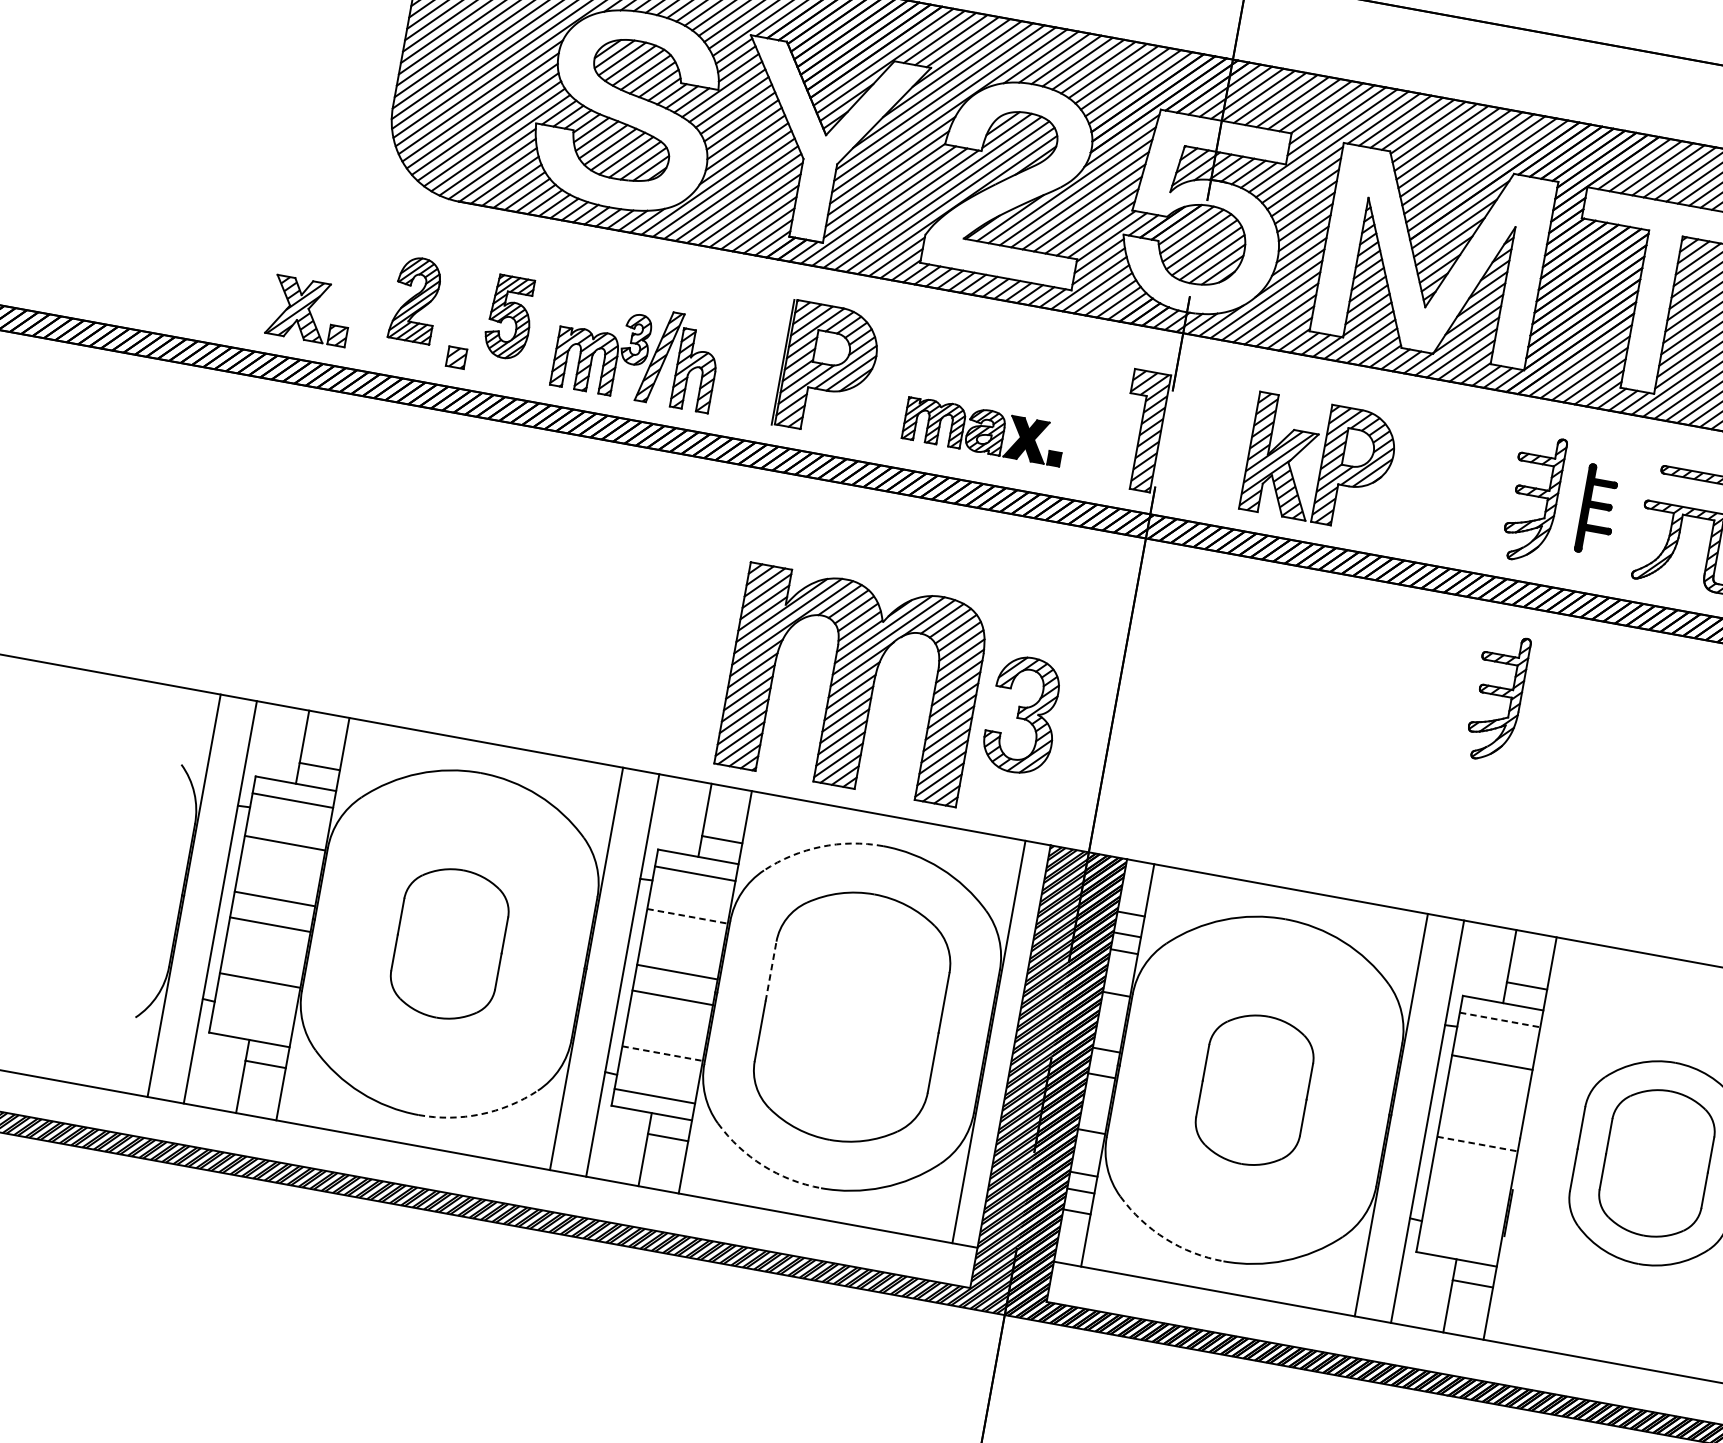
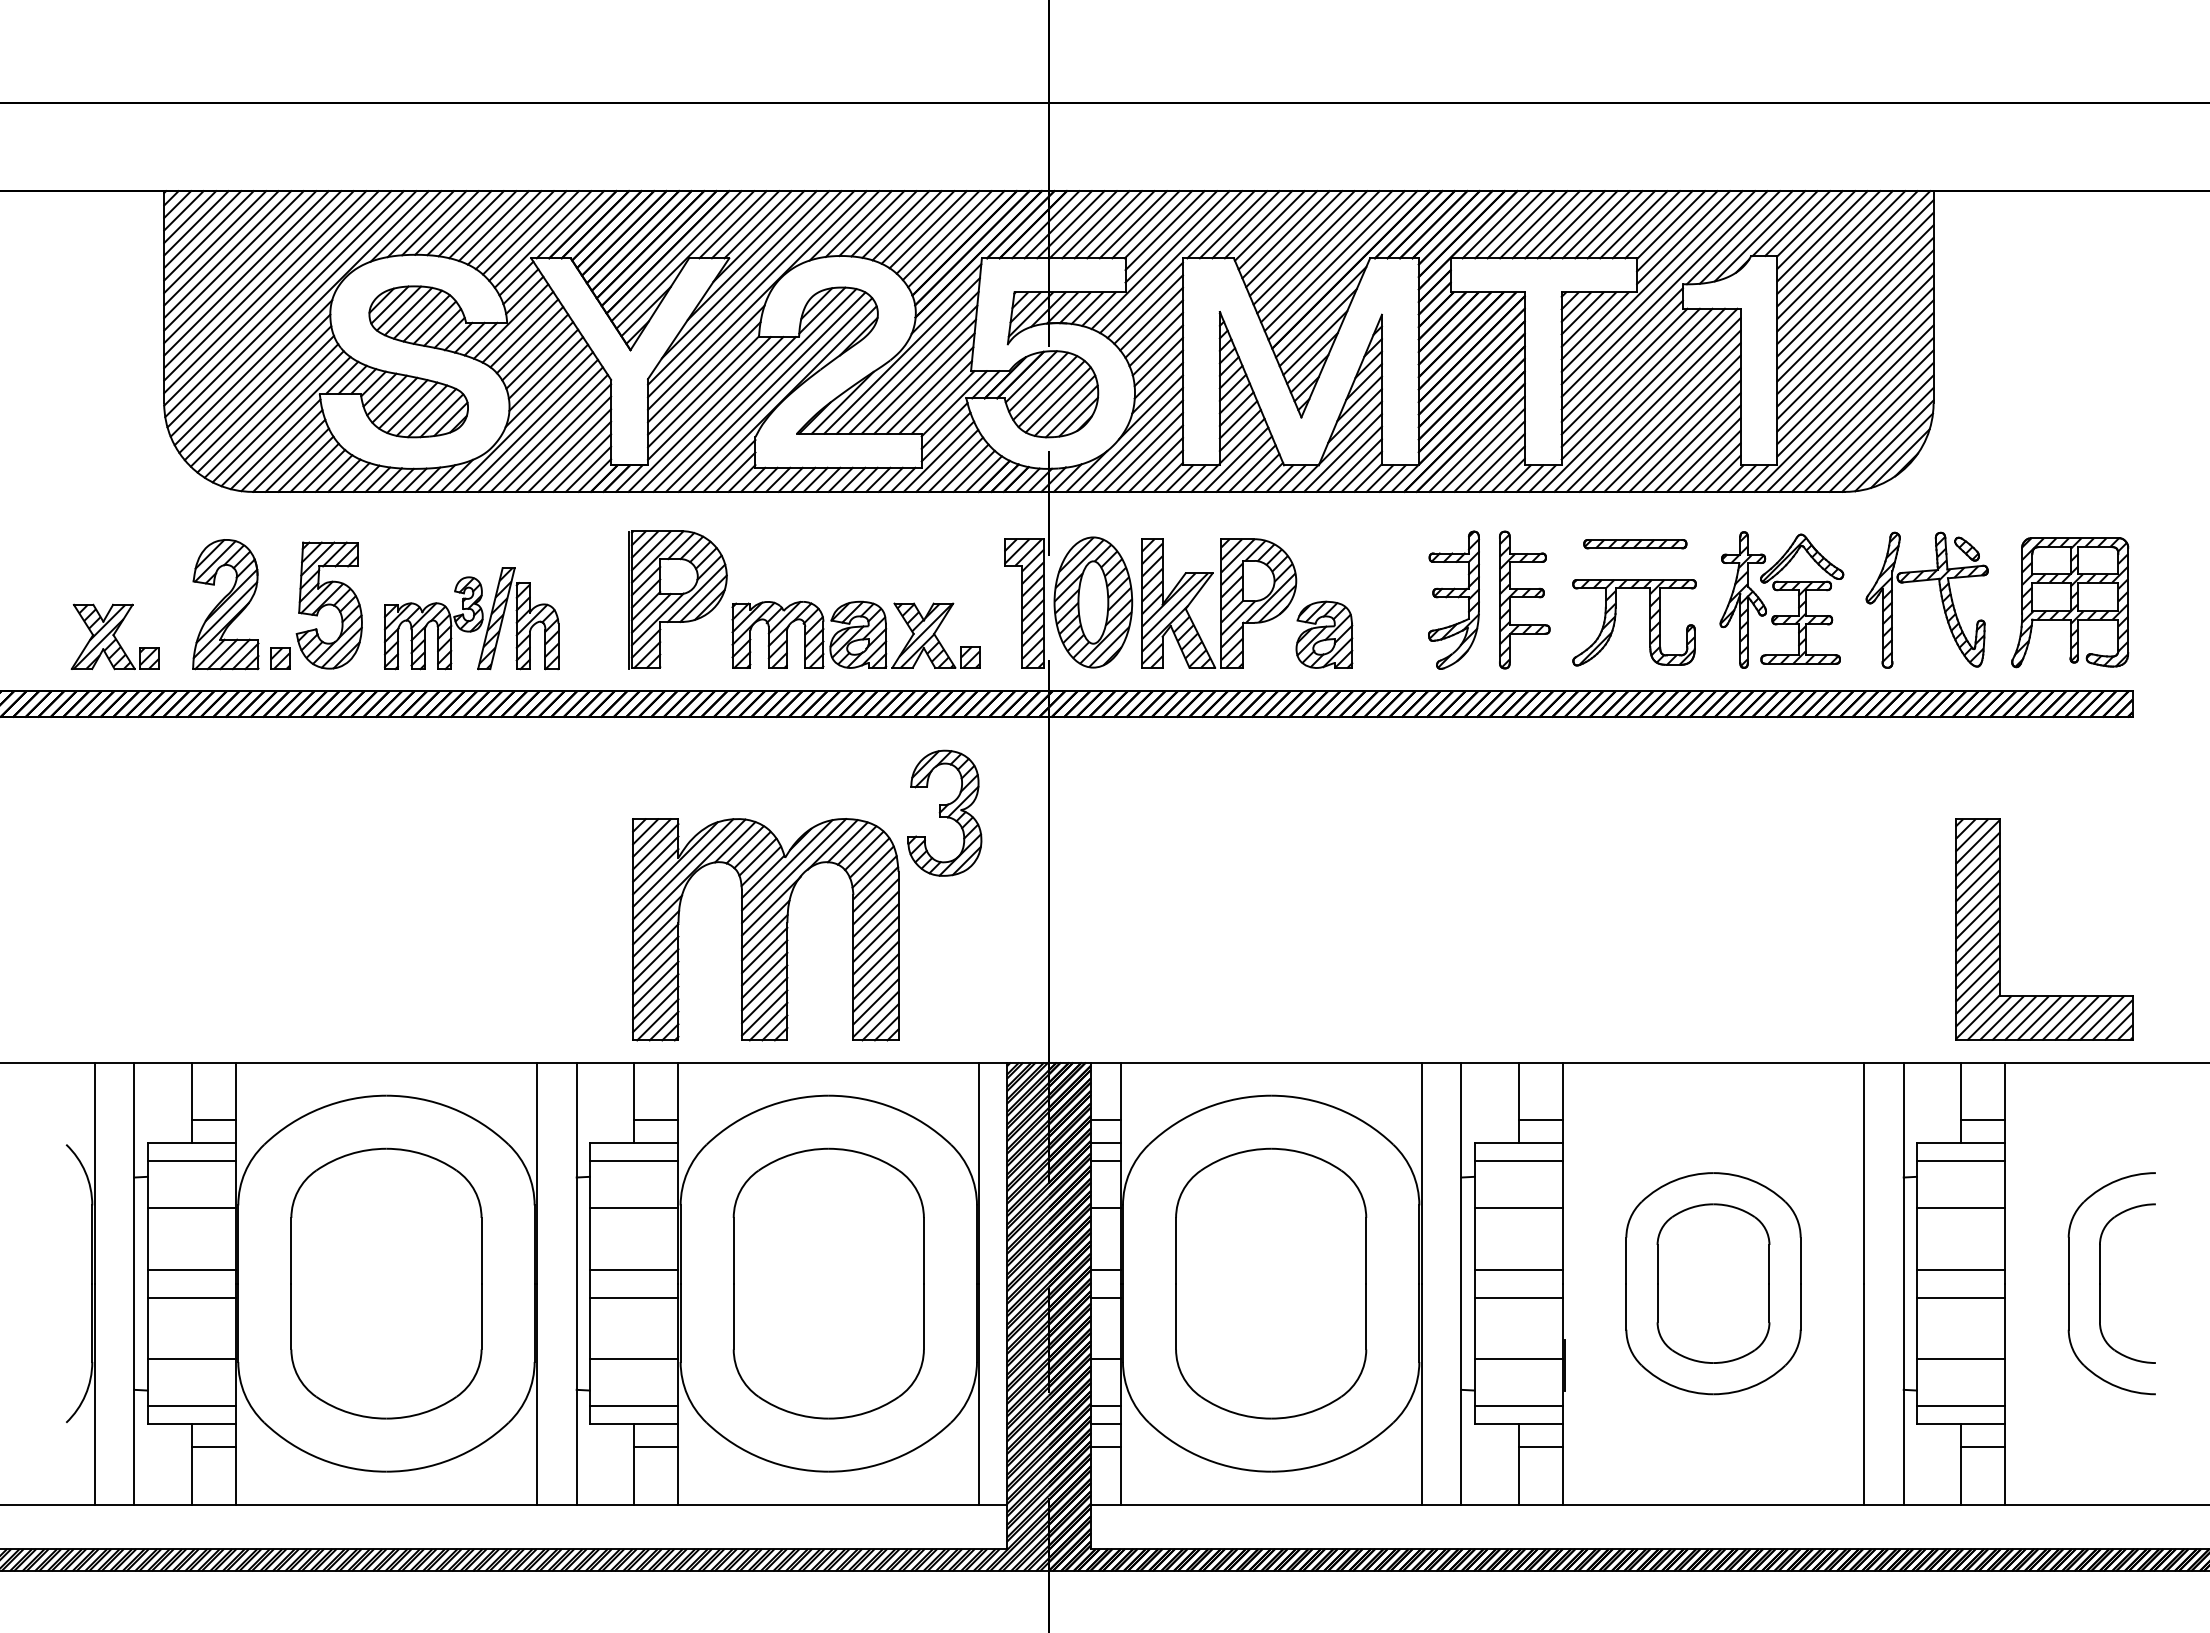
part: (415, 299) -> (225, 604), size x1.43
part: (509, 317) -> (328, 605), size x1.43
part: (983, 431) -> (855, 634), size x1.43
part: (1205, 441) -> (1093, 602), added
part: (1410, 508) -> (1324, 634), added
part: (1598, 509) -> (1524, 599), size x1.43
part: (1497, 697) -> (1453, 818), removed
part: (1022, 714) -> (944, 812), moved
arc: (821, 846) -> (763, 1108), dashed -> solid
line: (687, 916) -> (634, 1208), dashed -> solid
part: (449, 943) -> (386, 1283), size x1.67
line: (770, 971) -> (733, 1250), dashed -> solid
line: (1500, 1020) -> (1519, 1161), dashed -> solid
line: (252, 1022) -> (191, 1405), added
line: (662, 1053) -> (634, 1359), dashed -> solid
part: (1254, 1090) -> (1271, 1283), size x1.67
arc: (480, 1114) -> (452, 1459), dashed -> solid
line: (1481, 1118) -> (1518, 1269), added
line: (1478, 1143) -> (1519, 1297), dashed -> solid
arc: (763, 1166) -> (763, 1459), dashed -> solid
line: (1466, 1200) -> (1518, 1359), added
arc: (1165, 1239) -> (1205, 1459), dashed -> solid
line: (1459, 1241) -> (1518, 1405), added

